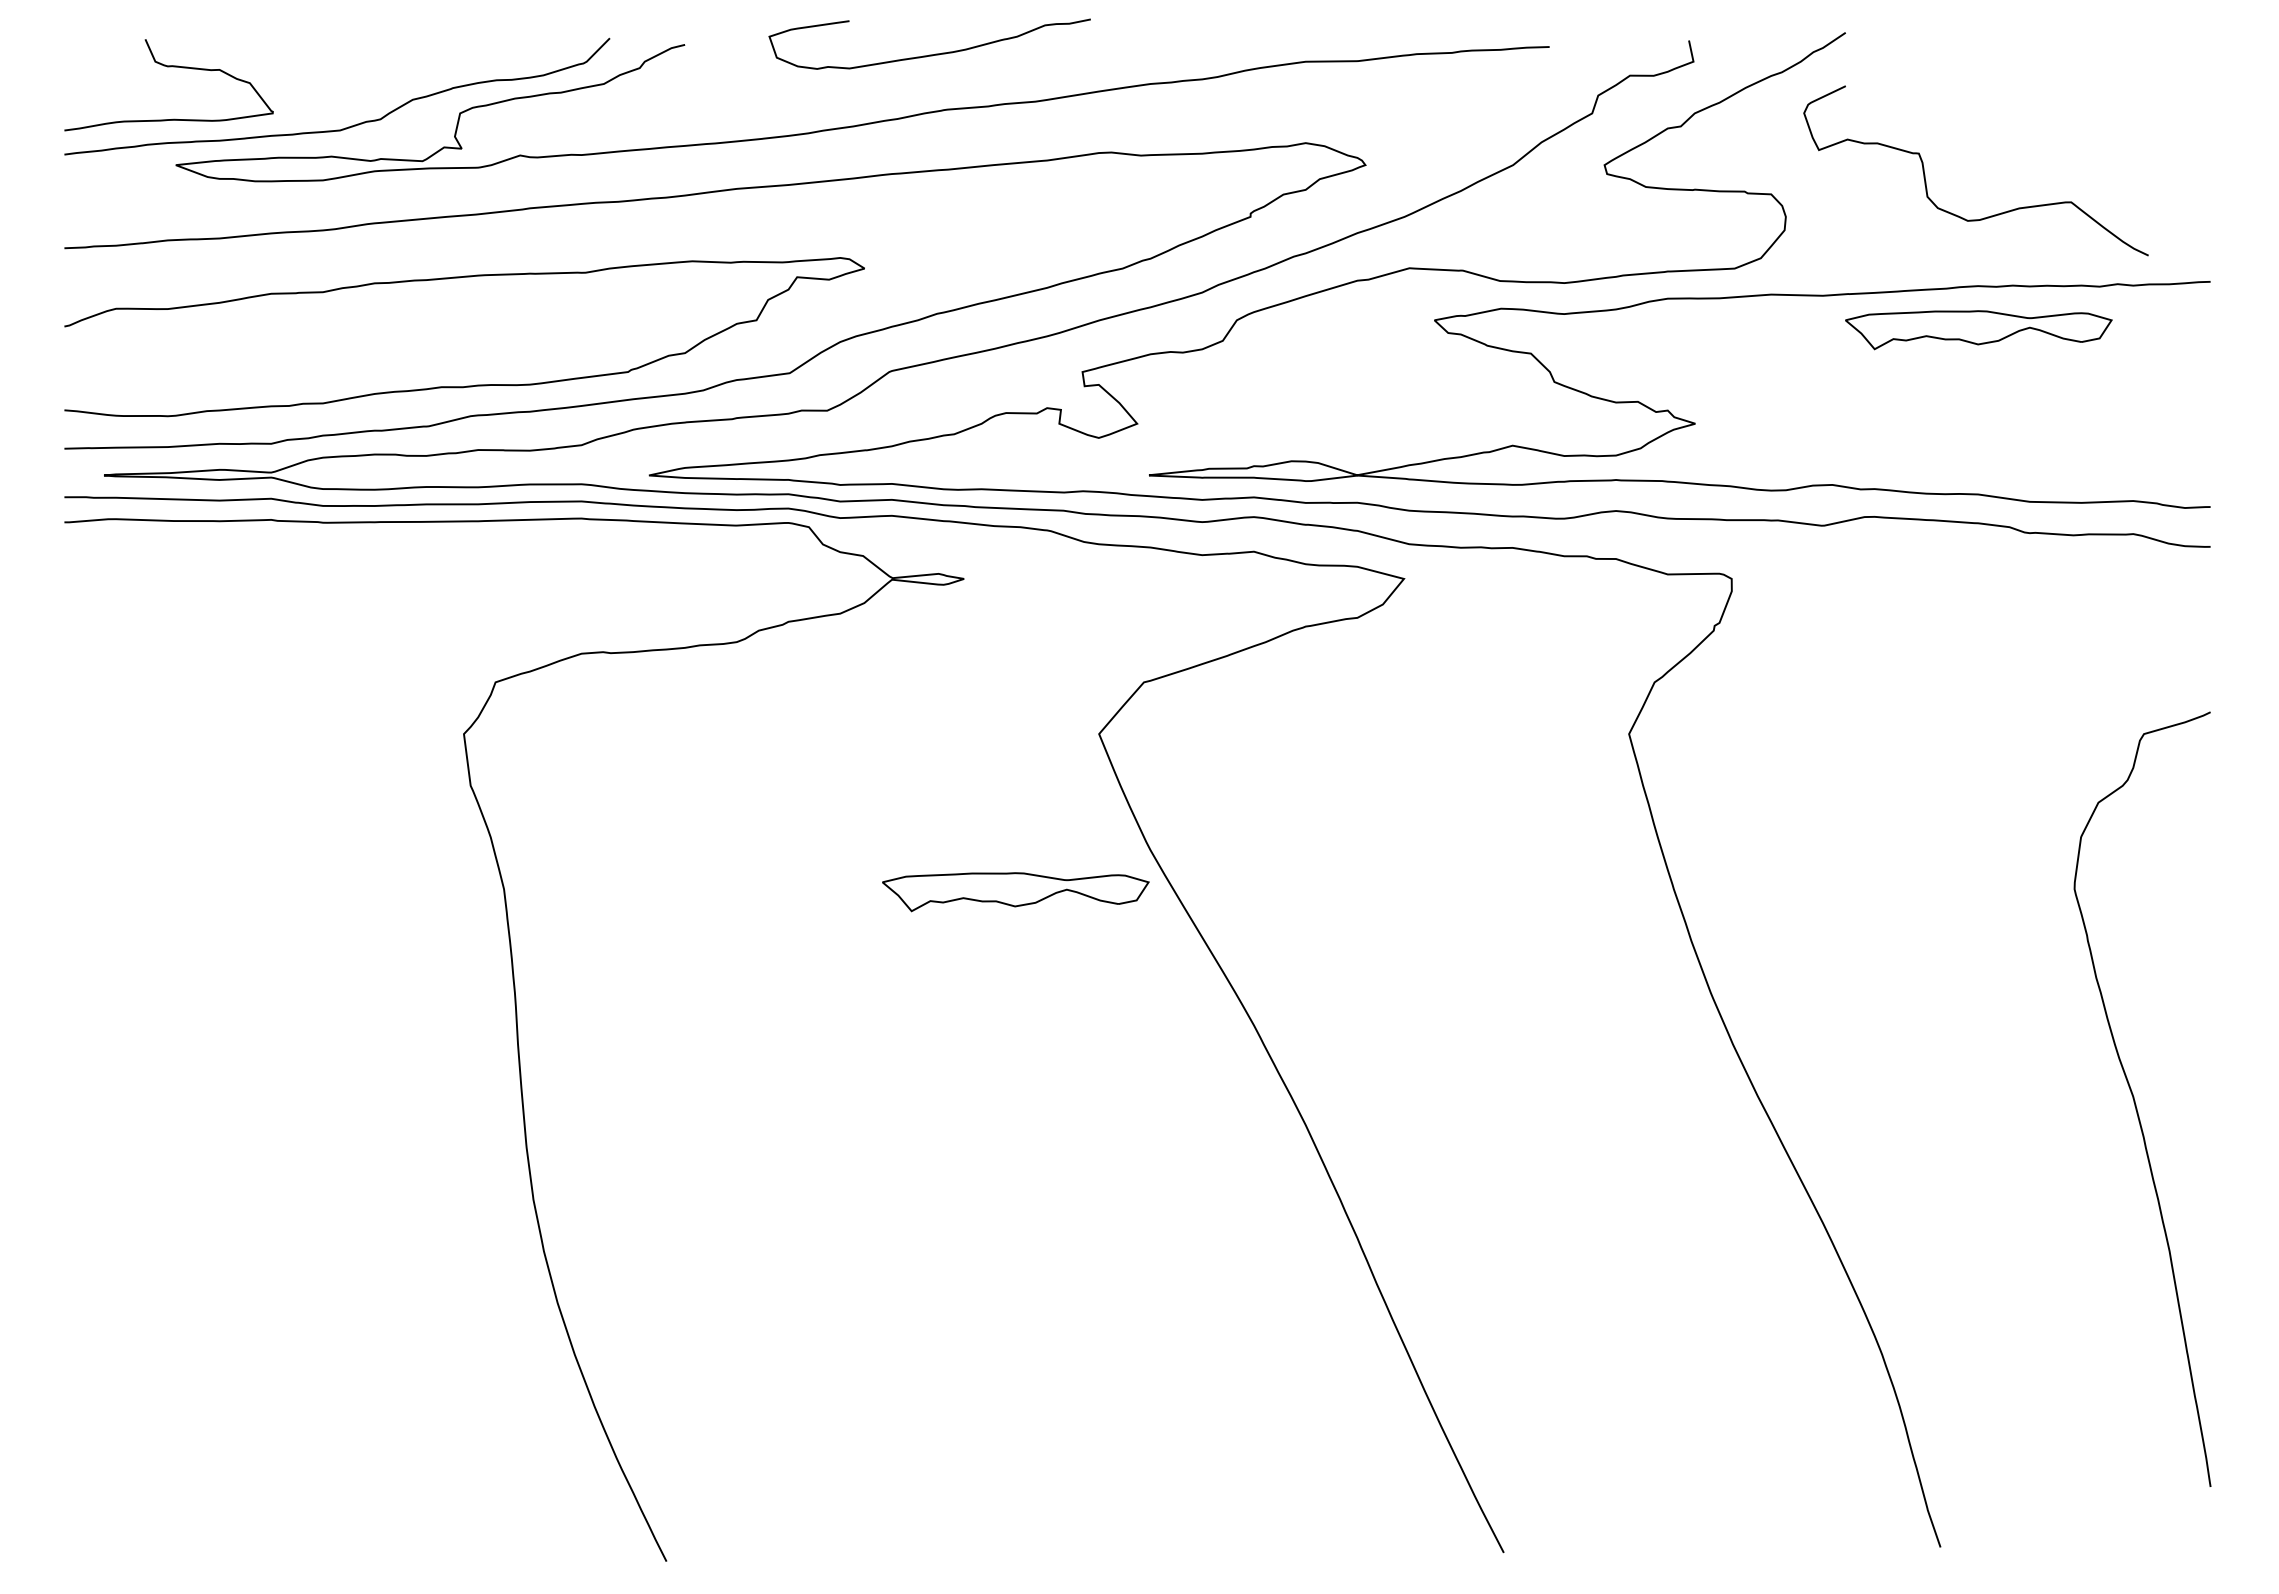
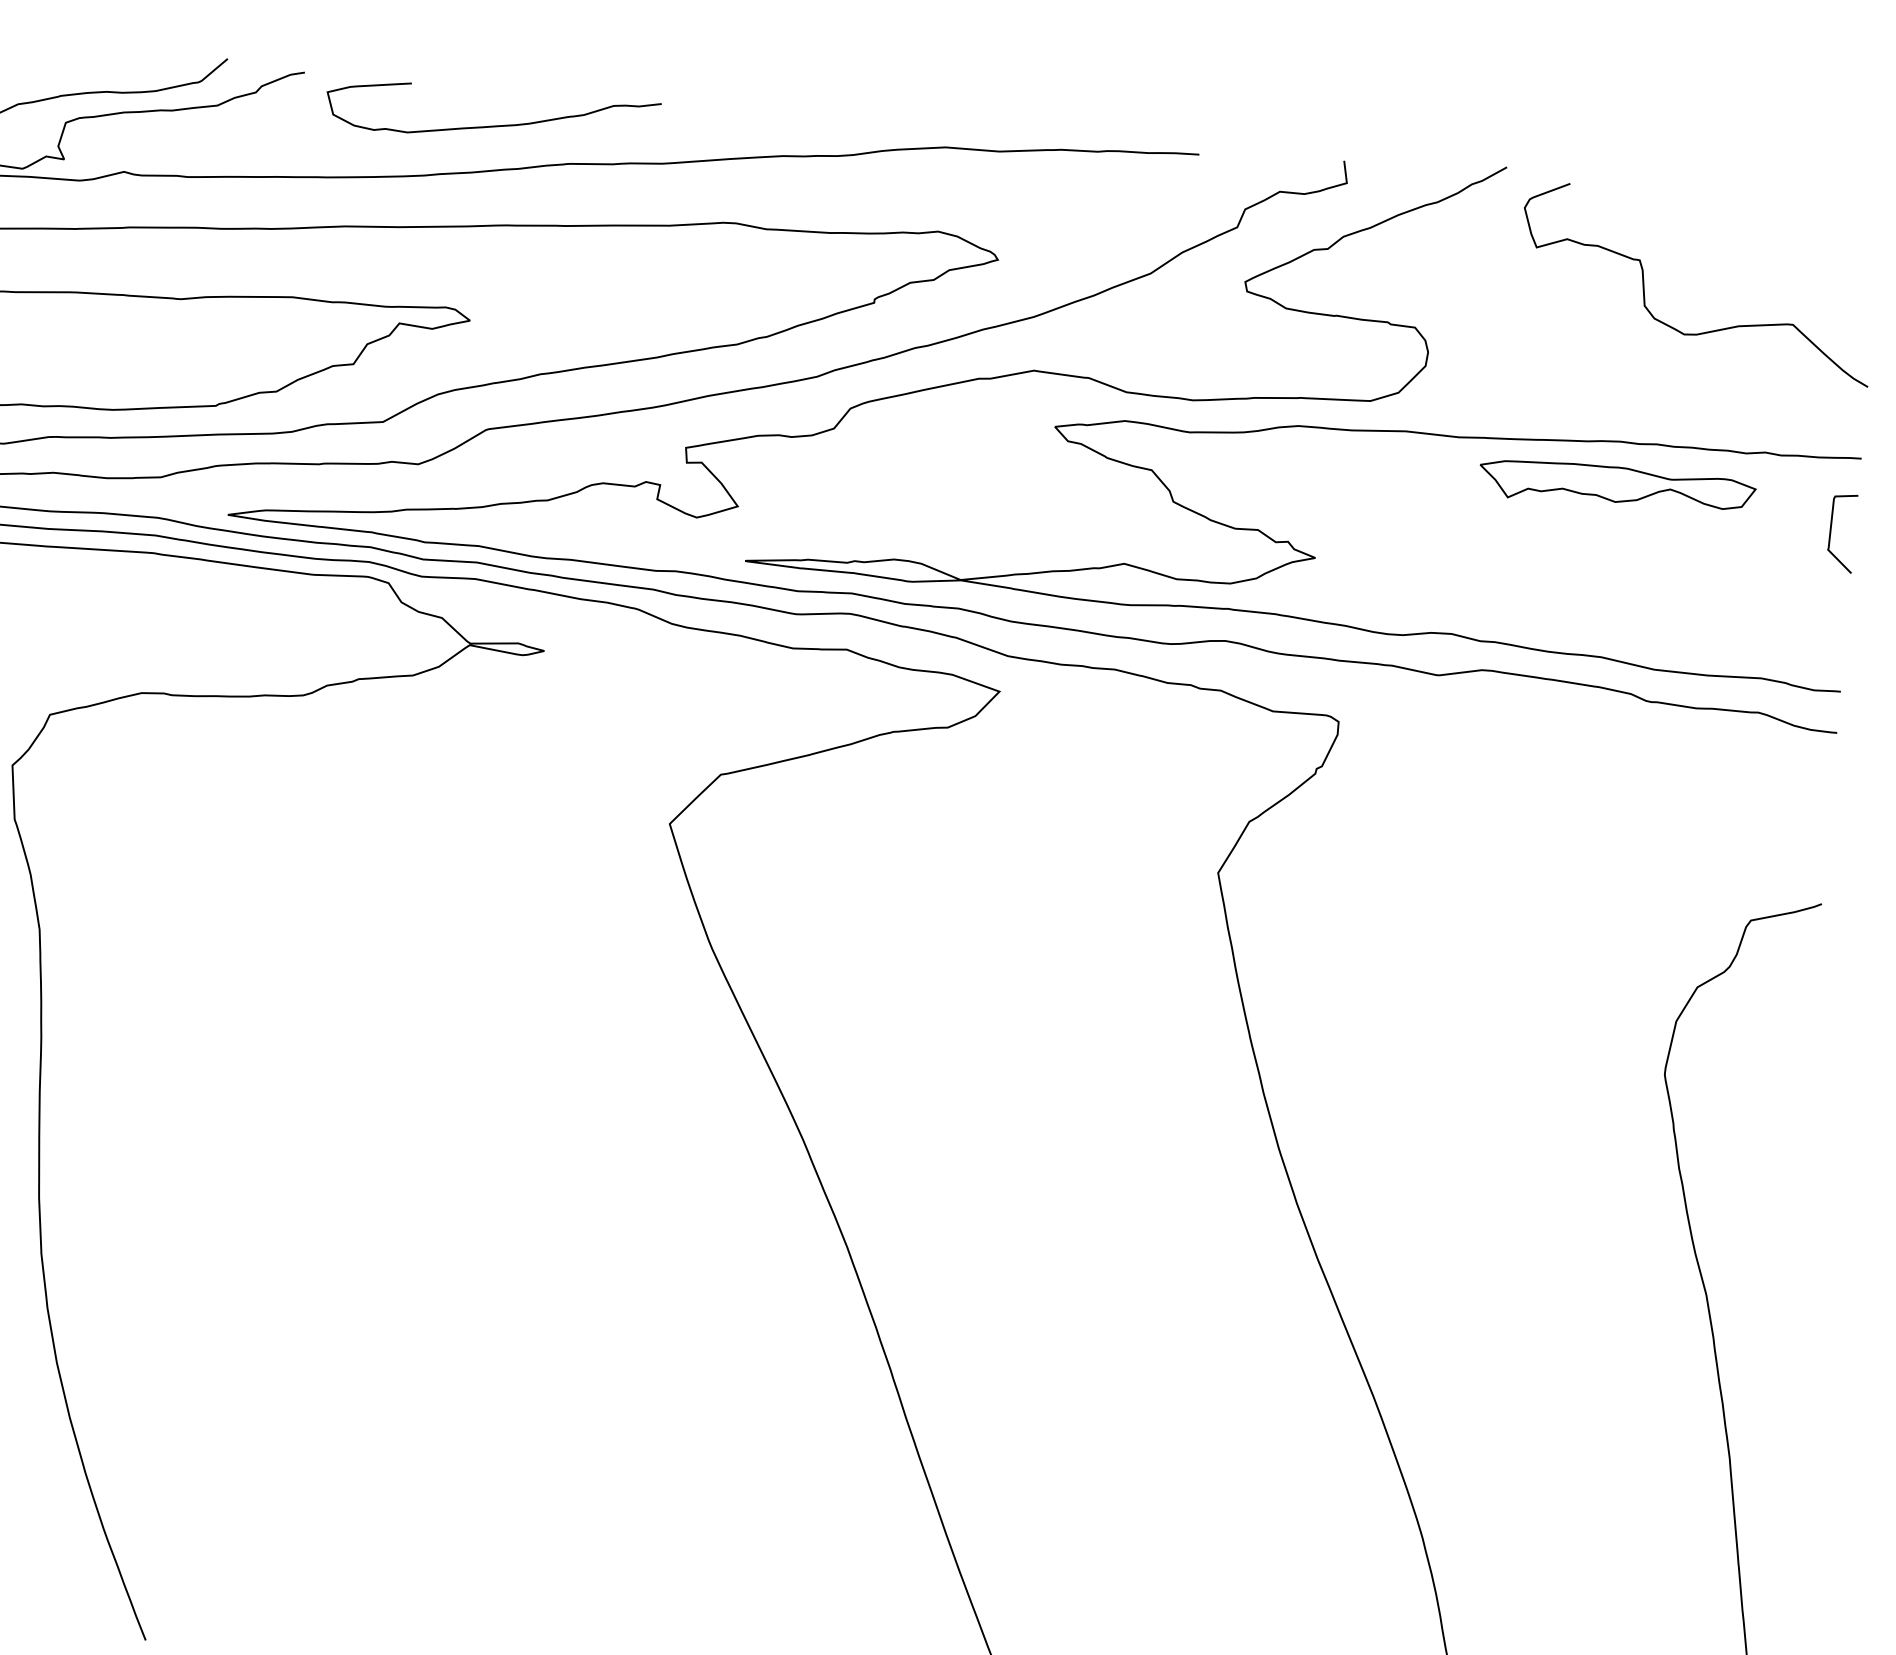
curve: (929, 54) -> (491, 125), moved
curve: (1990, 215) -> (1708, 330), moved
curve: (2187, 354) -> (1831, 531), added
part: (1015, 892) -> (568, 980), removed

